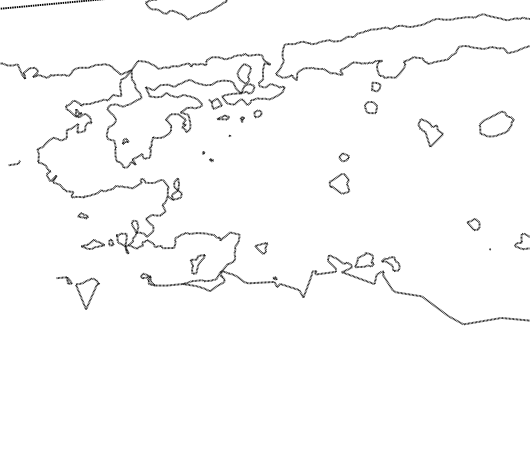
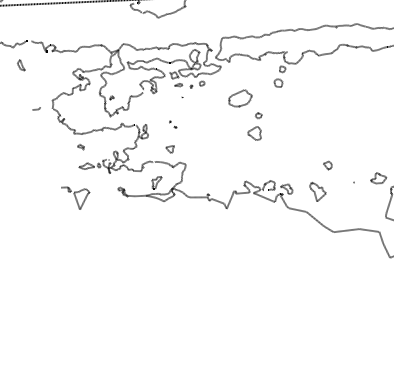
part: (496, 124) -> (240, 98), moved
part: (430, 131) -> (317, 191), moved
part: (208, 156) -> (173, 124), moved
part: (473, 224) -> (327, 165), moved
part: (260, 248) -> (169, 149), moved

